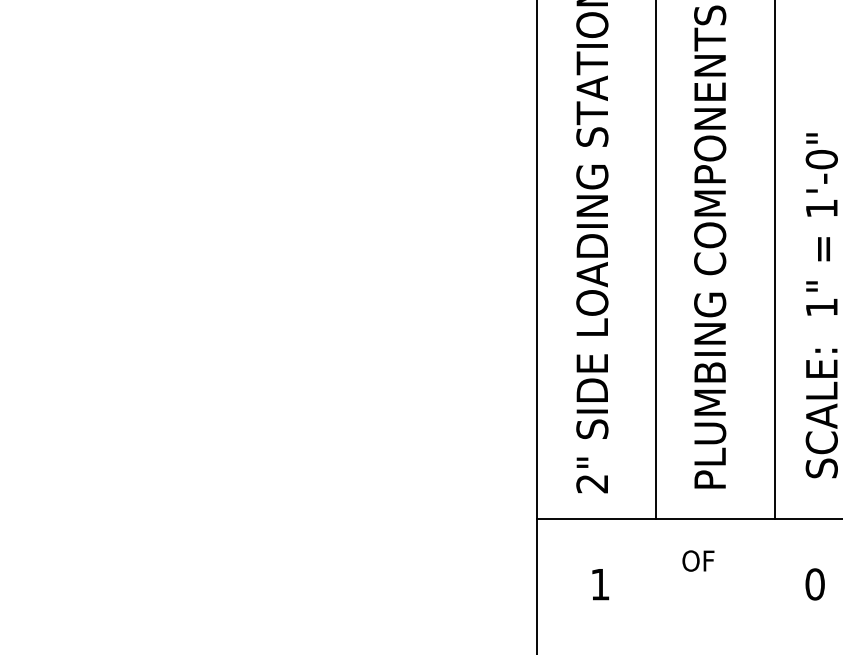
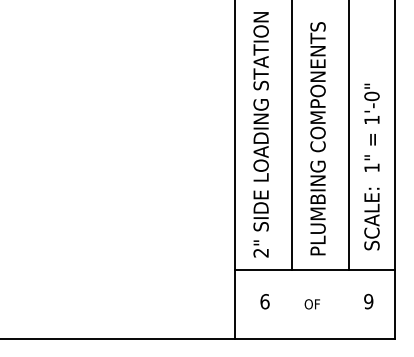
text: (696, 561) -> (311, 304), moved
text: (599, 584) -> (264, 301), 1 -> 6
text: (814, 584) -> (368, 301), 0 -> 9

